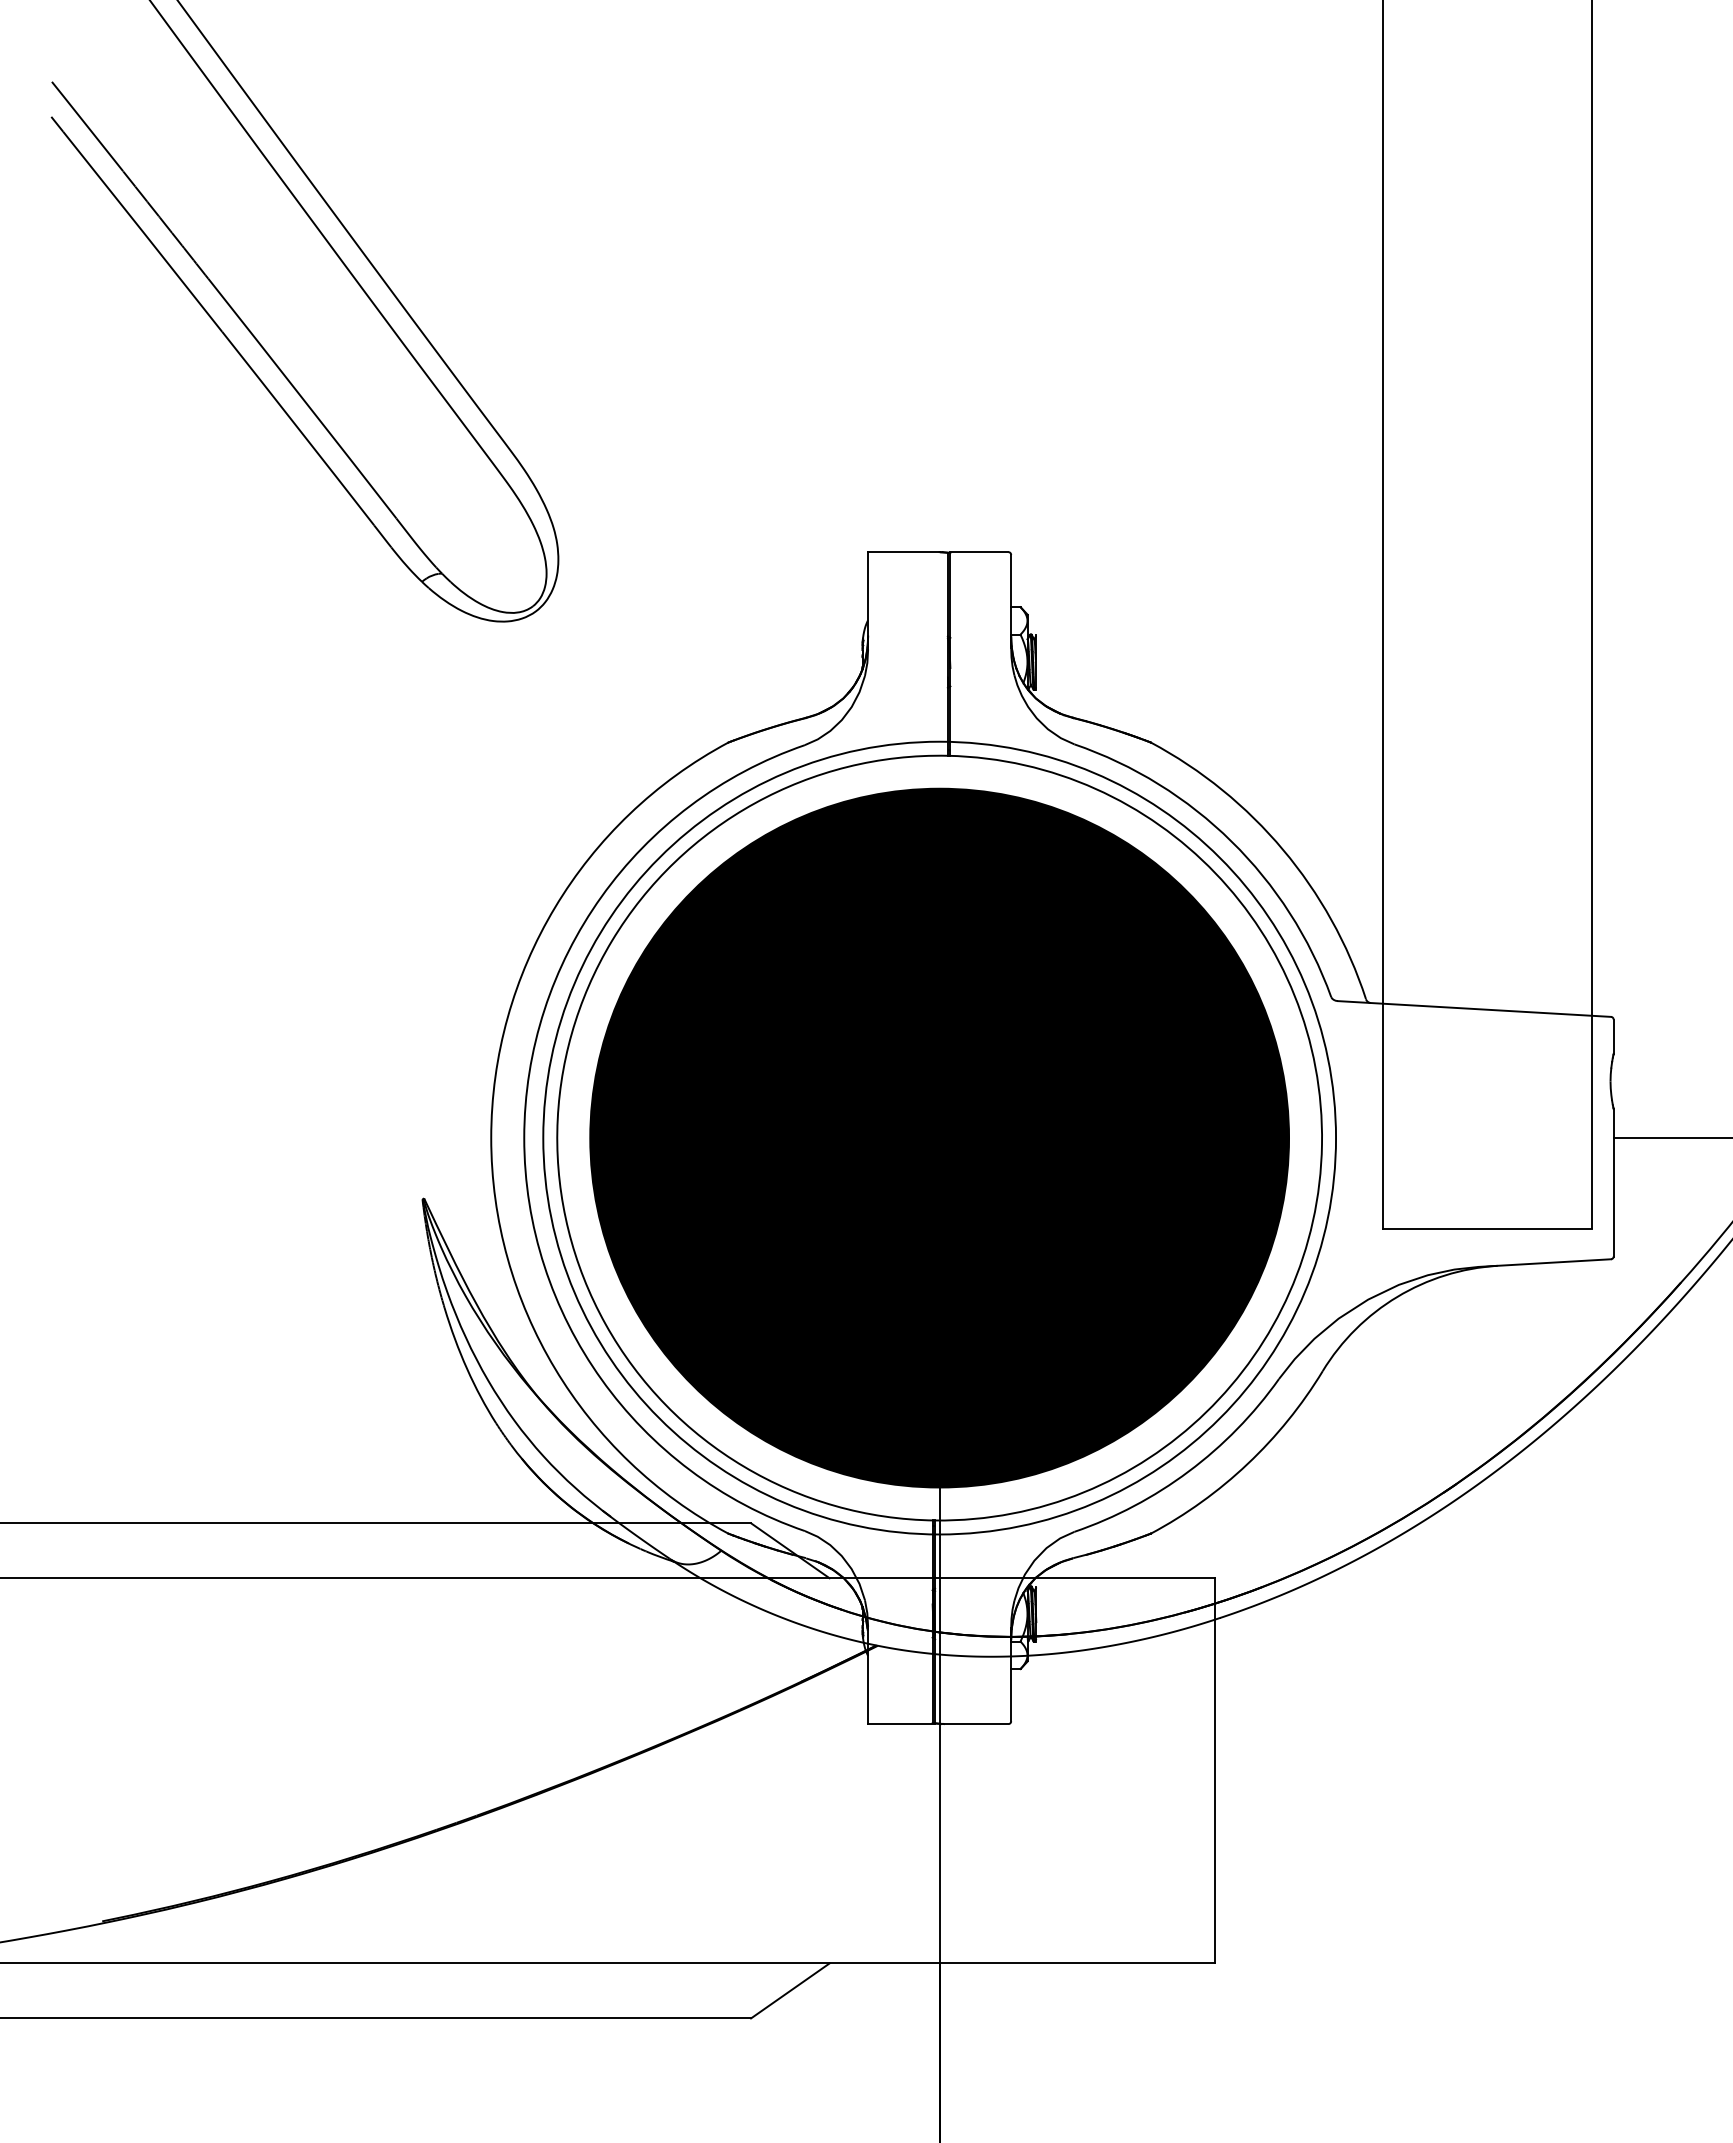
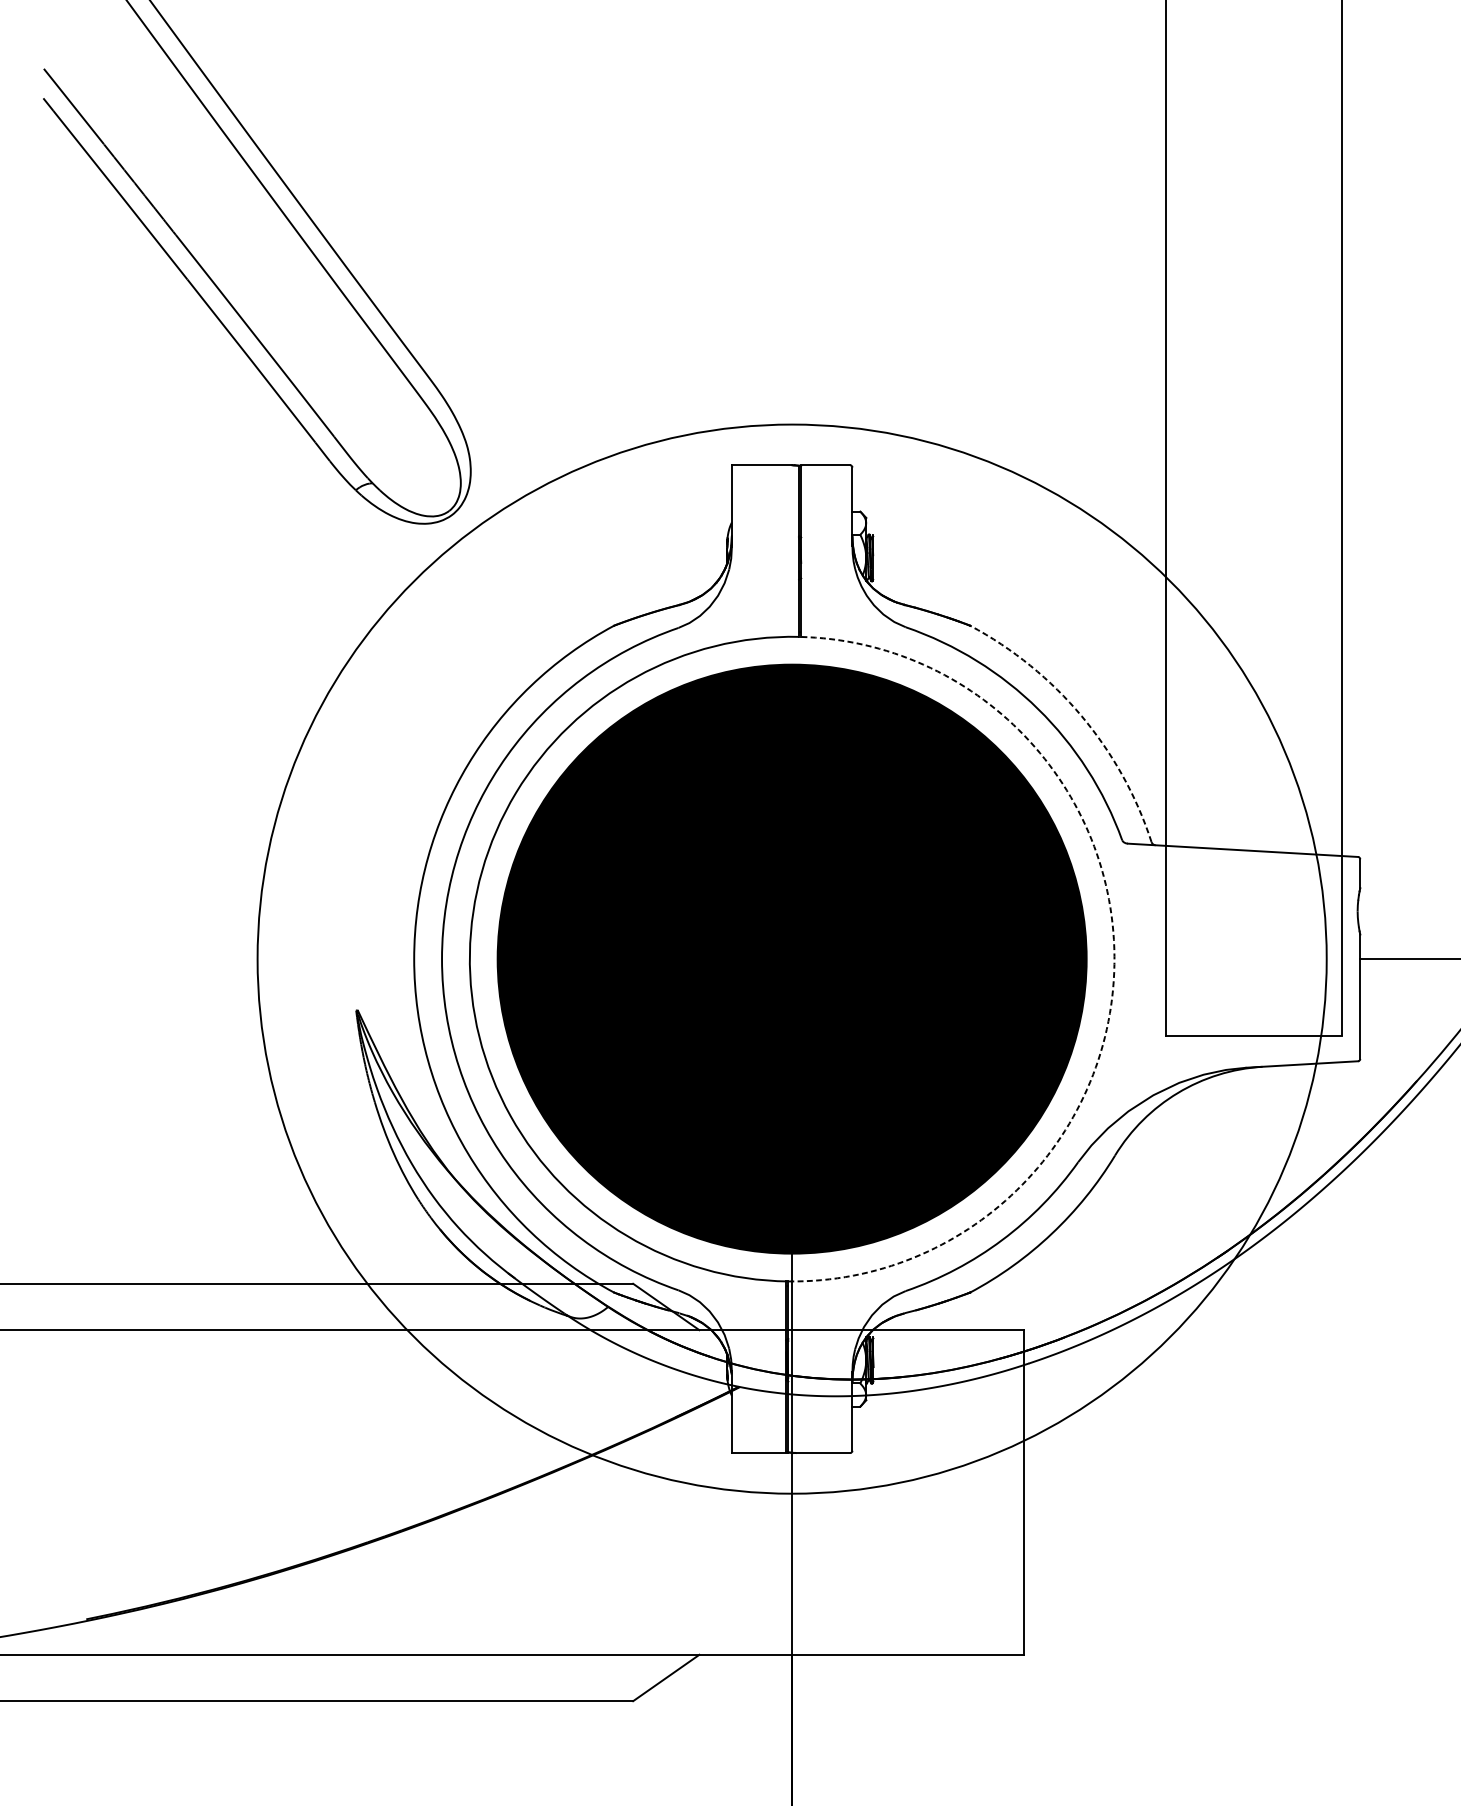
arc: (1283, 849) -> (1081, 715), solid -> dashed
circle: (939, 1137) -> (792, 958), size x1.6
arc: (1322, 1144) -> (1114, 964), solid -> dashed

